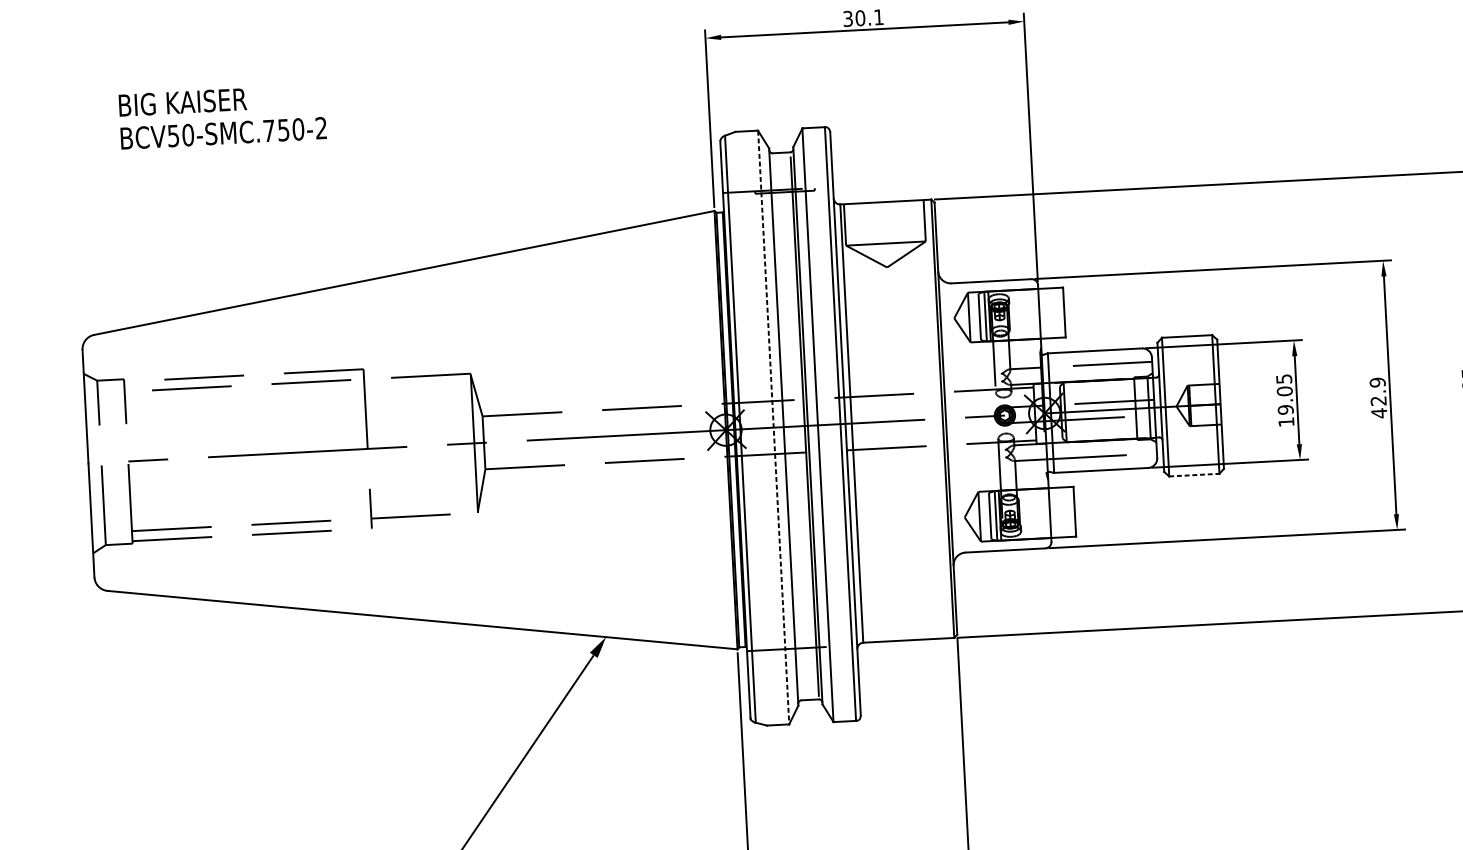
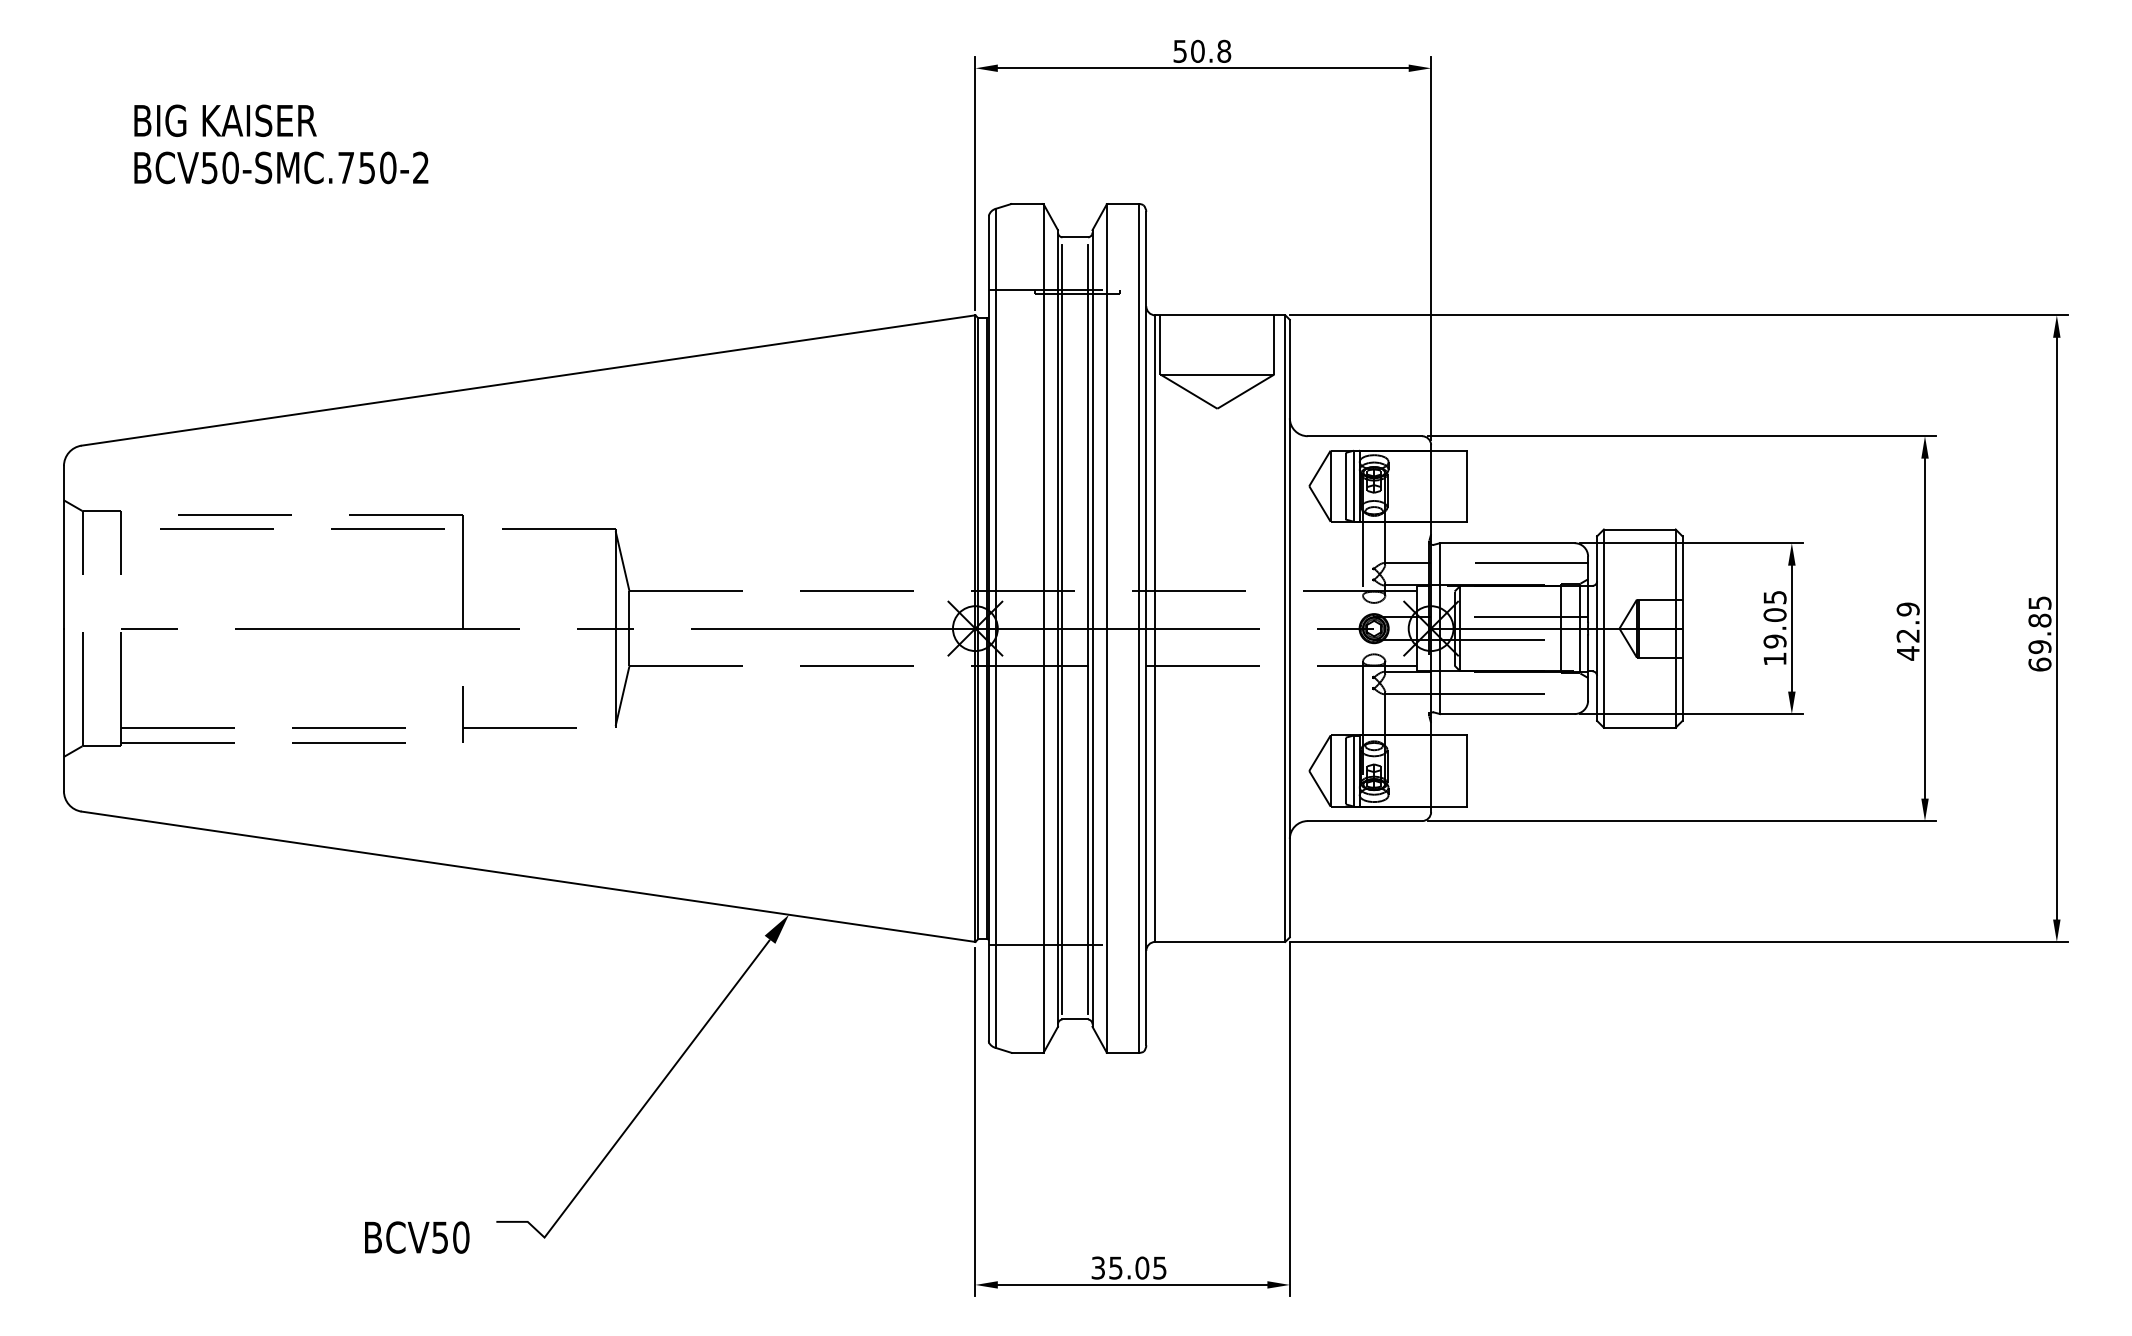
text: (863, 17) -> (1202, 50), 30.1 -> 50.8
line: (786, 427) -> (1062, 629), added
line: (773, 428) -> (1043, 629), dashed -> solid
line: (1194, 474) -> (1639, 727), dashed -> solid

